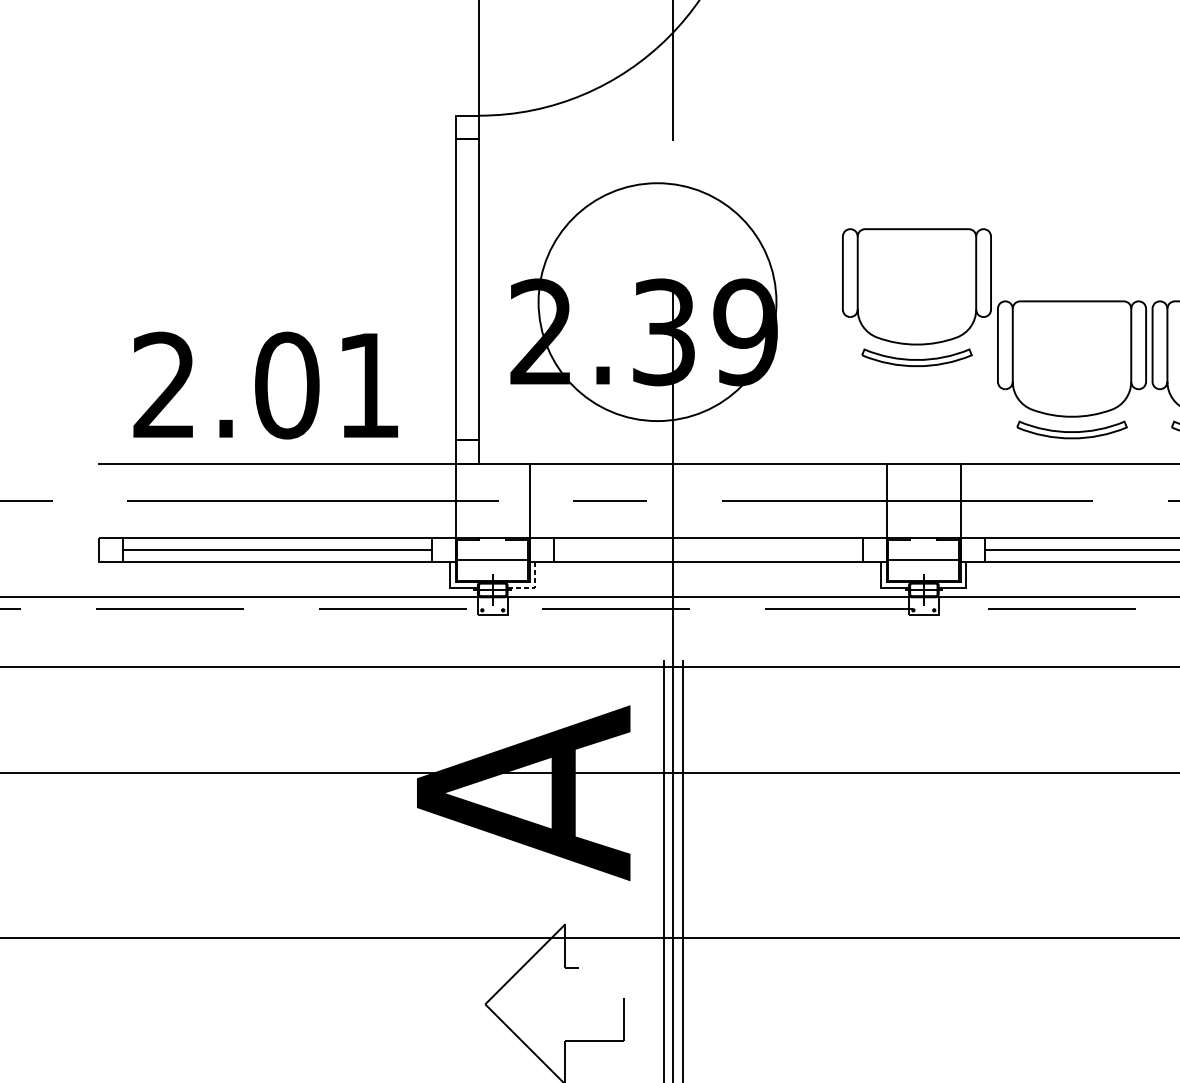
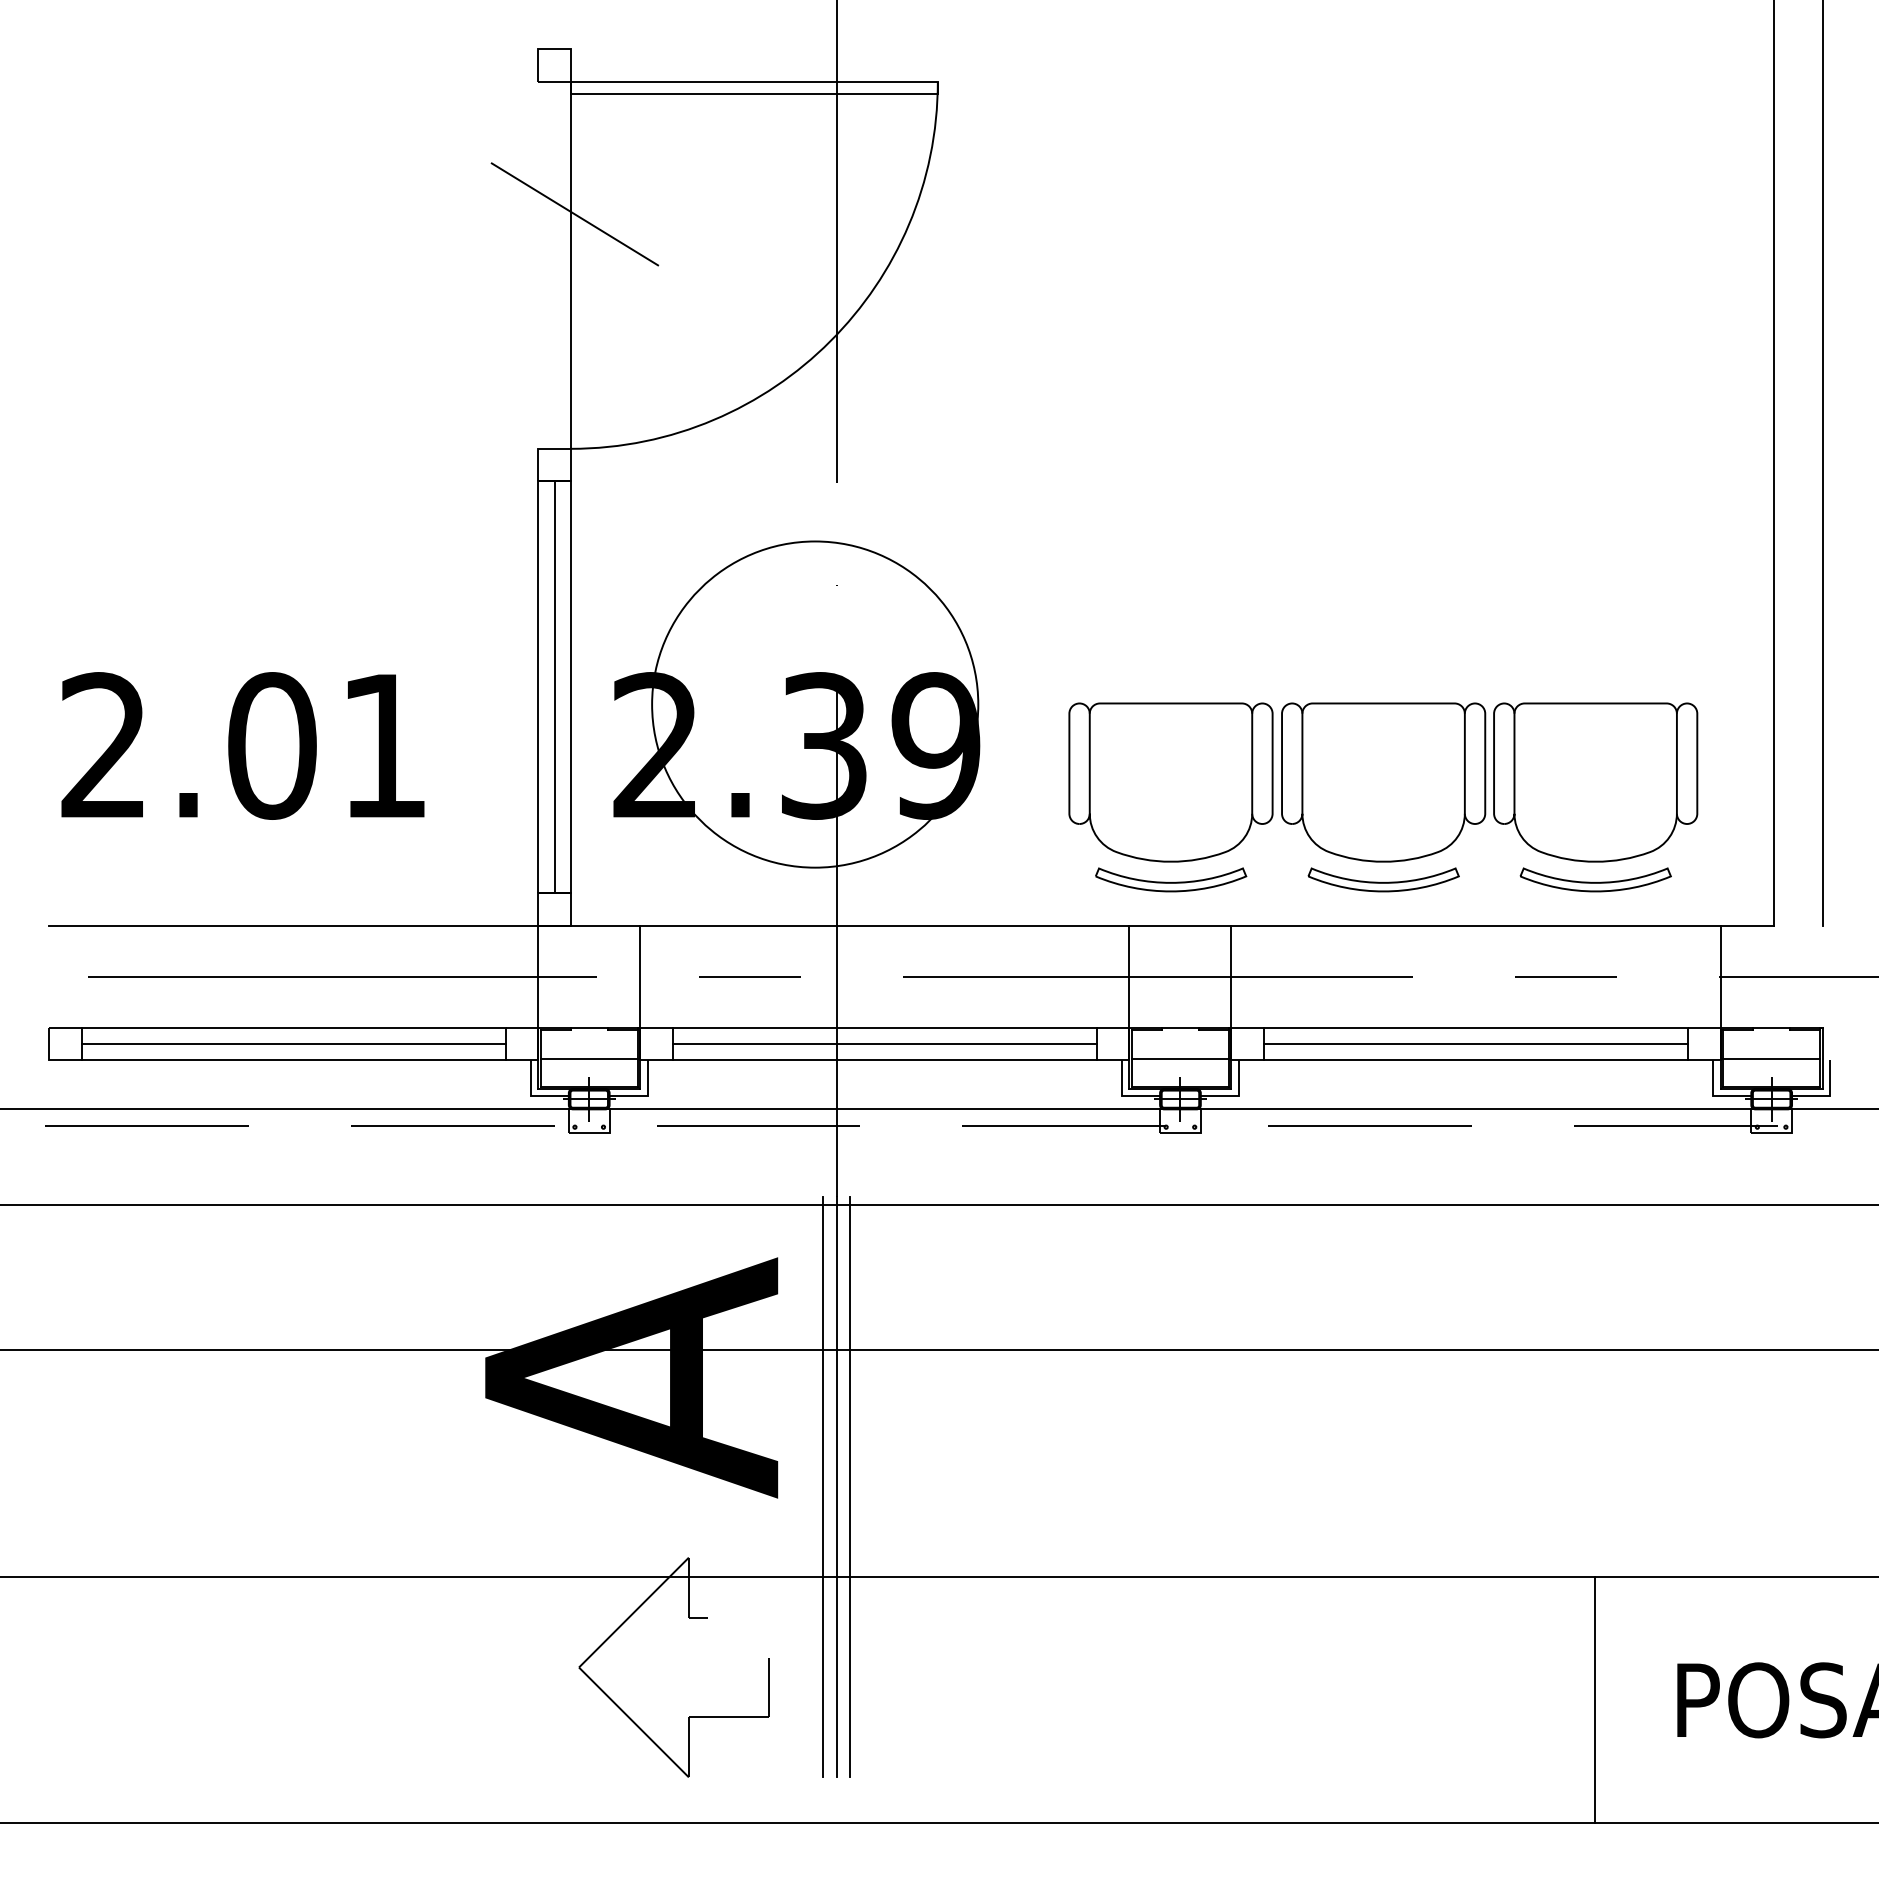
line: (467, 289) -> (554, 687), added
part: (916, 297) -> (1170, 797), moved
text: (265, 385) -> (242, 745), moved
line: (708, 550) -> (884, 1044), added
line: (534, 587) -> (646, 1096), dashed -> solid

